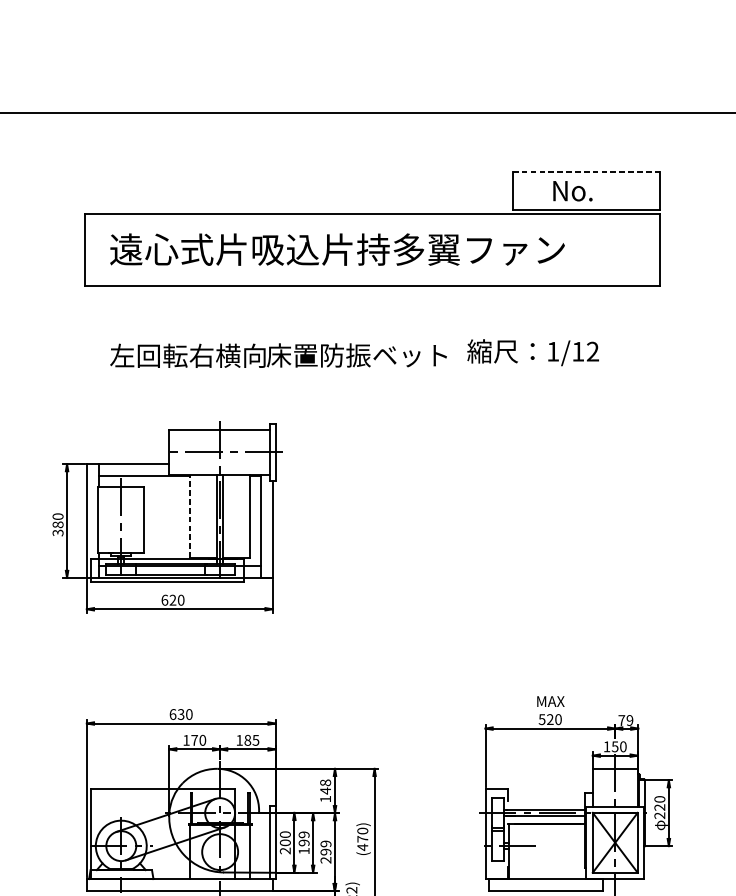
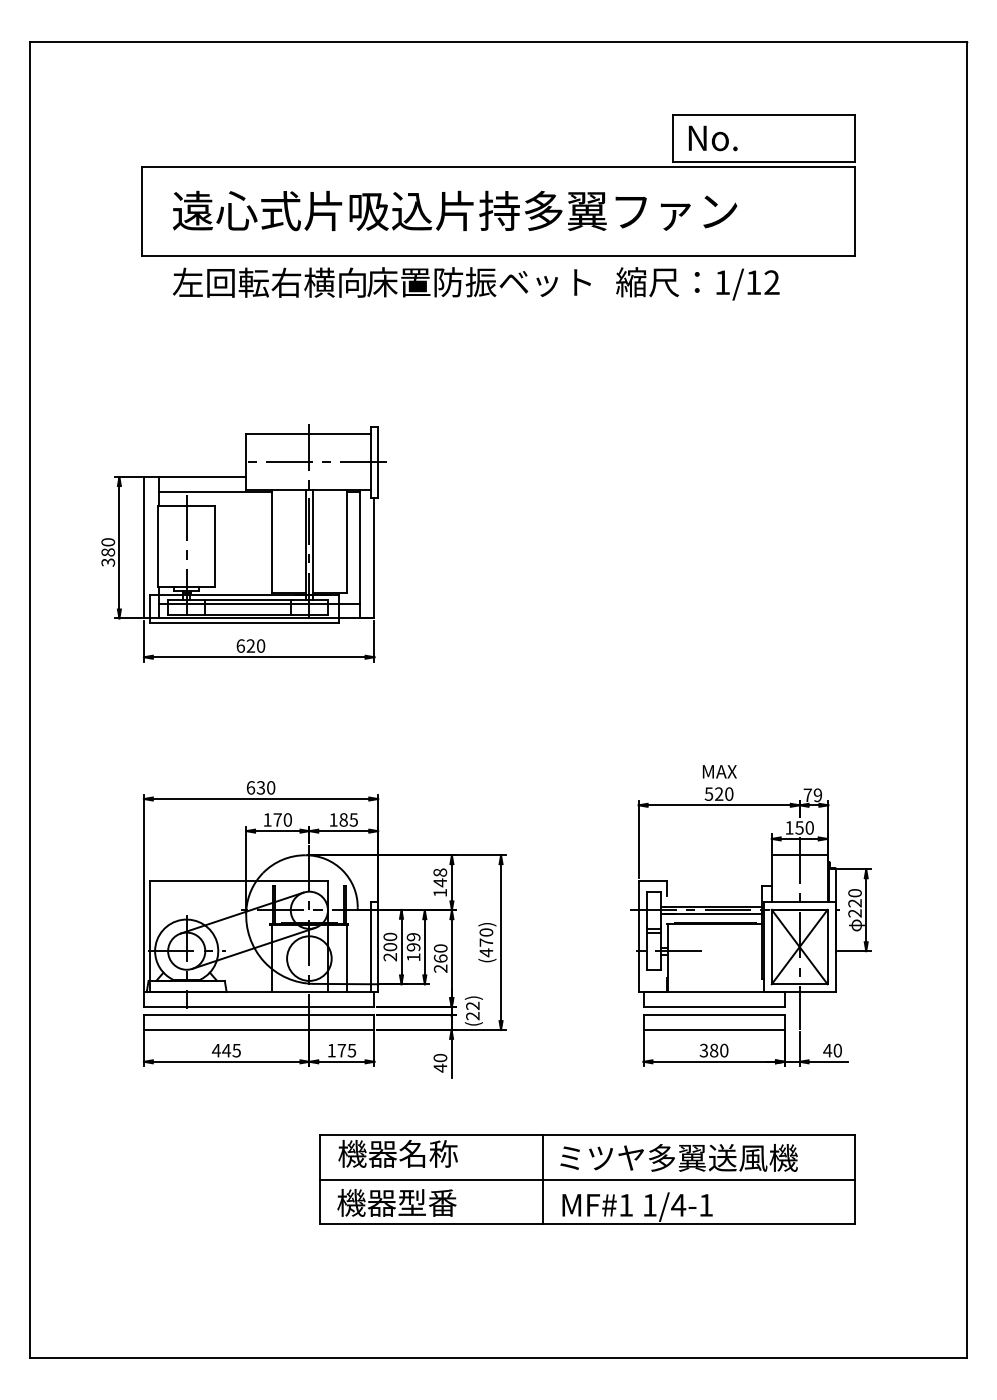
line: (586, 171) -> (764, 114), dashed -> solid
text: (572, 191) -> (712, 138), moved
text: (532, 352) -> (697, 283), moved
text: (278, 355) -> (381, 282), moved
line: (190, 516) -> (272, 541), dashed -> solid
text: (325, 847) -> (440, 953), 299 -> 260

